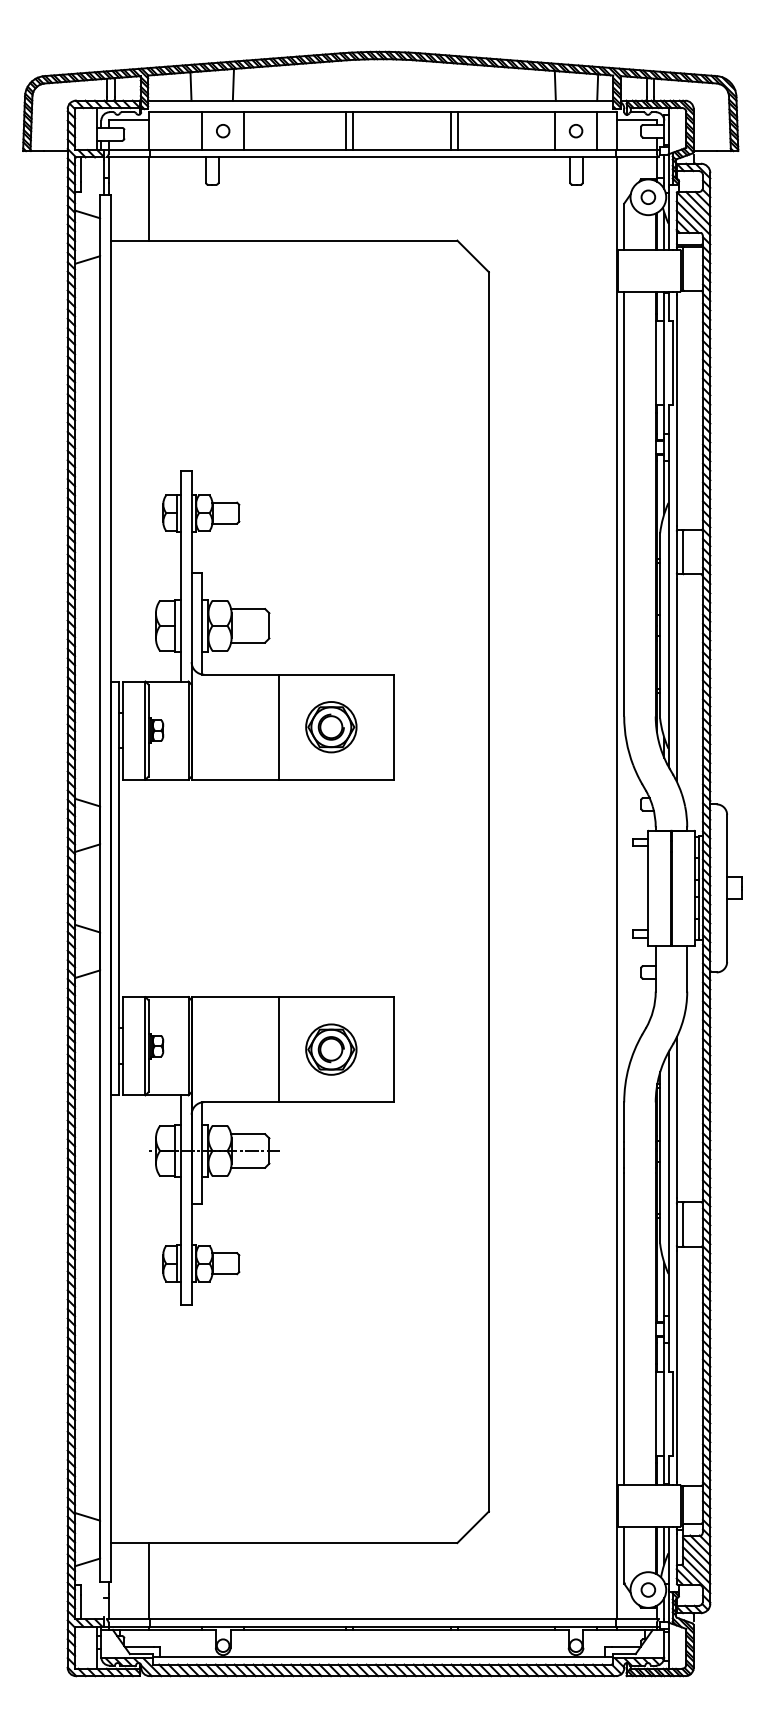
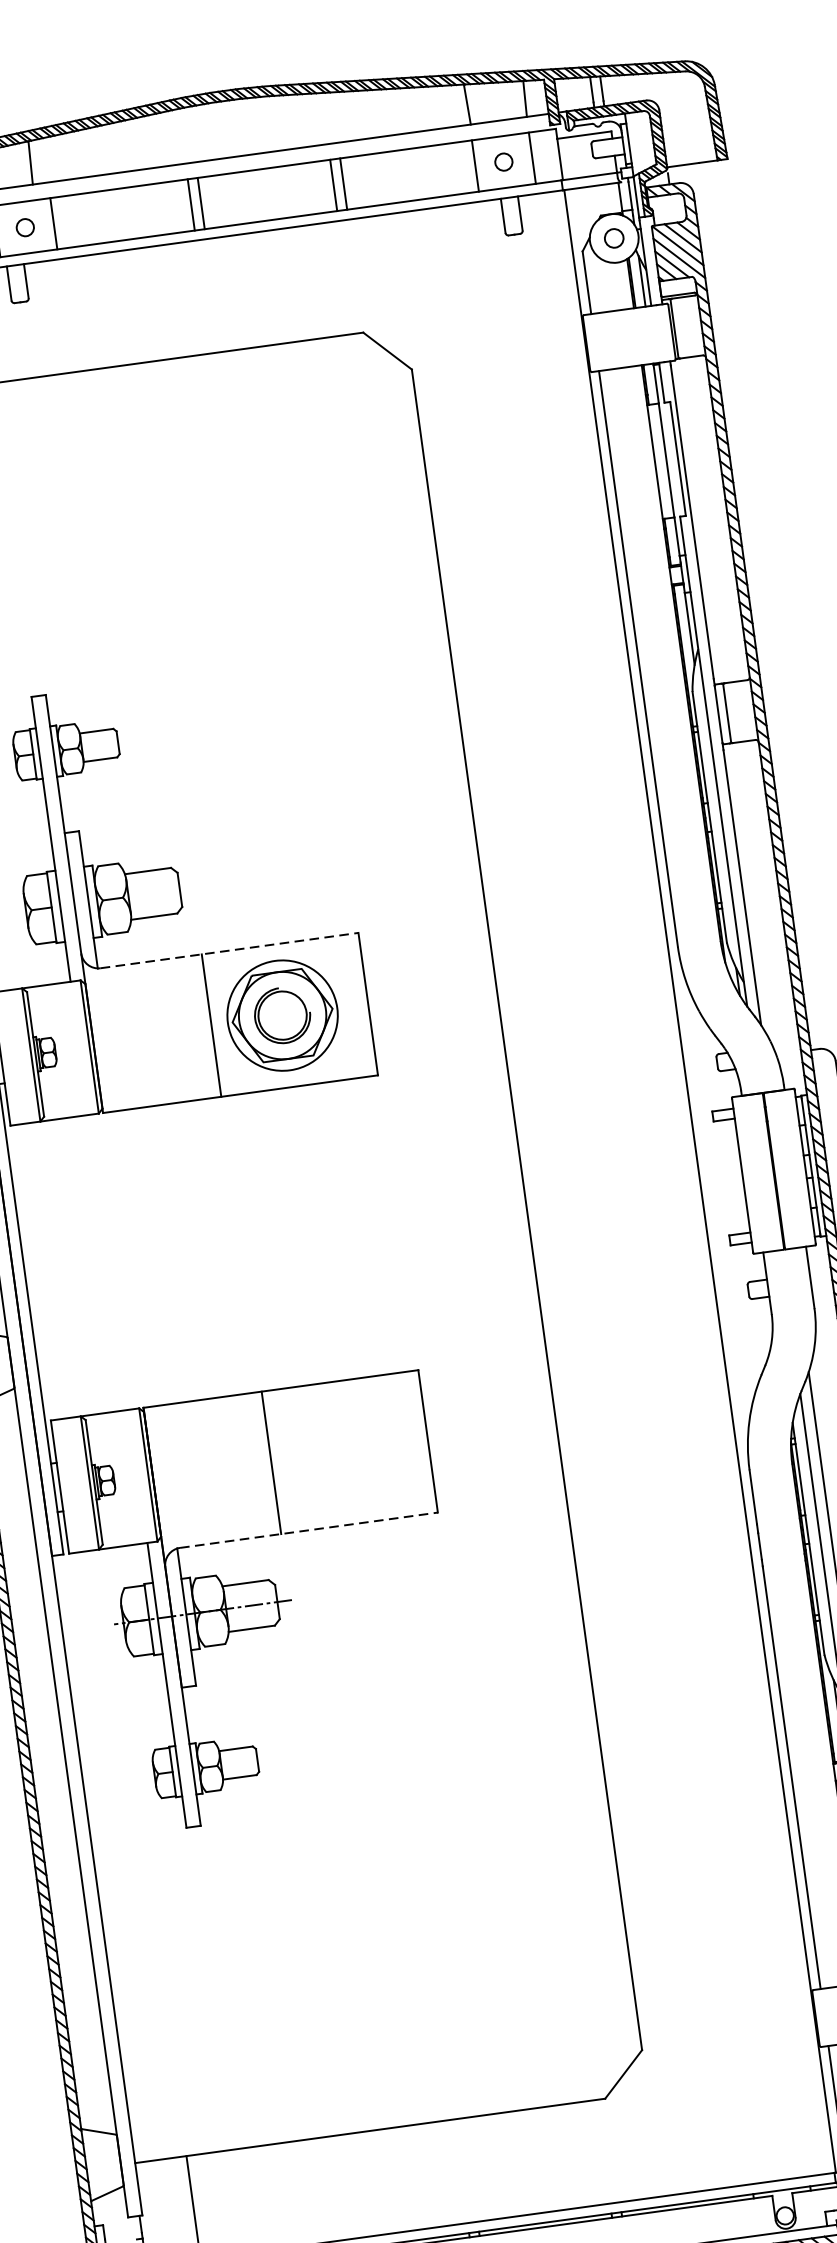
line: (299, 674) -> (229, 950), solid -> dashed
part: (331, 727) -> (283, 1016), size x1.6
part: (331, 1049) -> (342, 1452), removed
line: (299, 1102) -> (309, 1530), solid -> dashed

